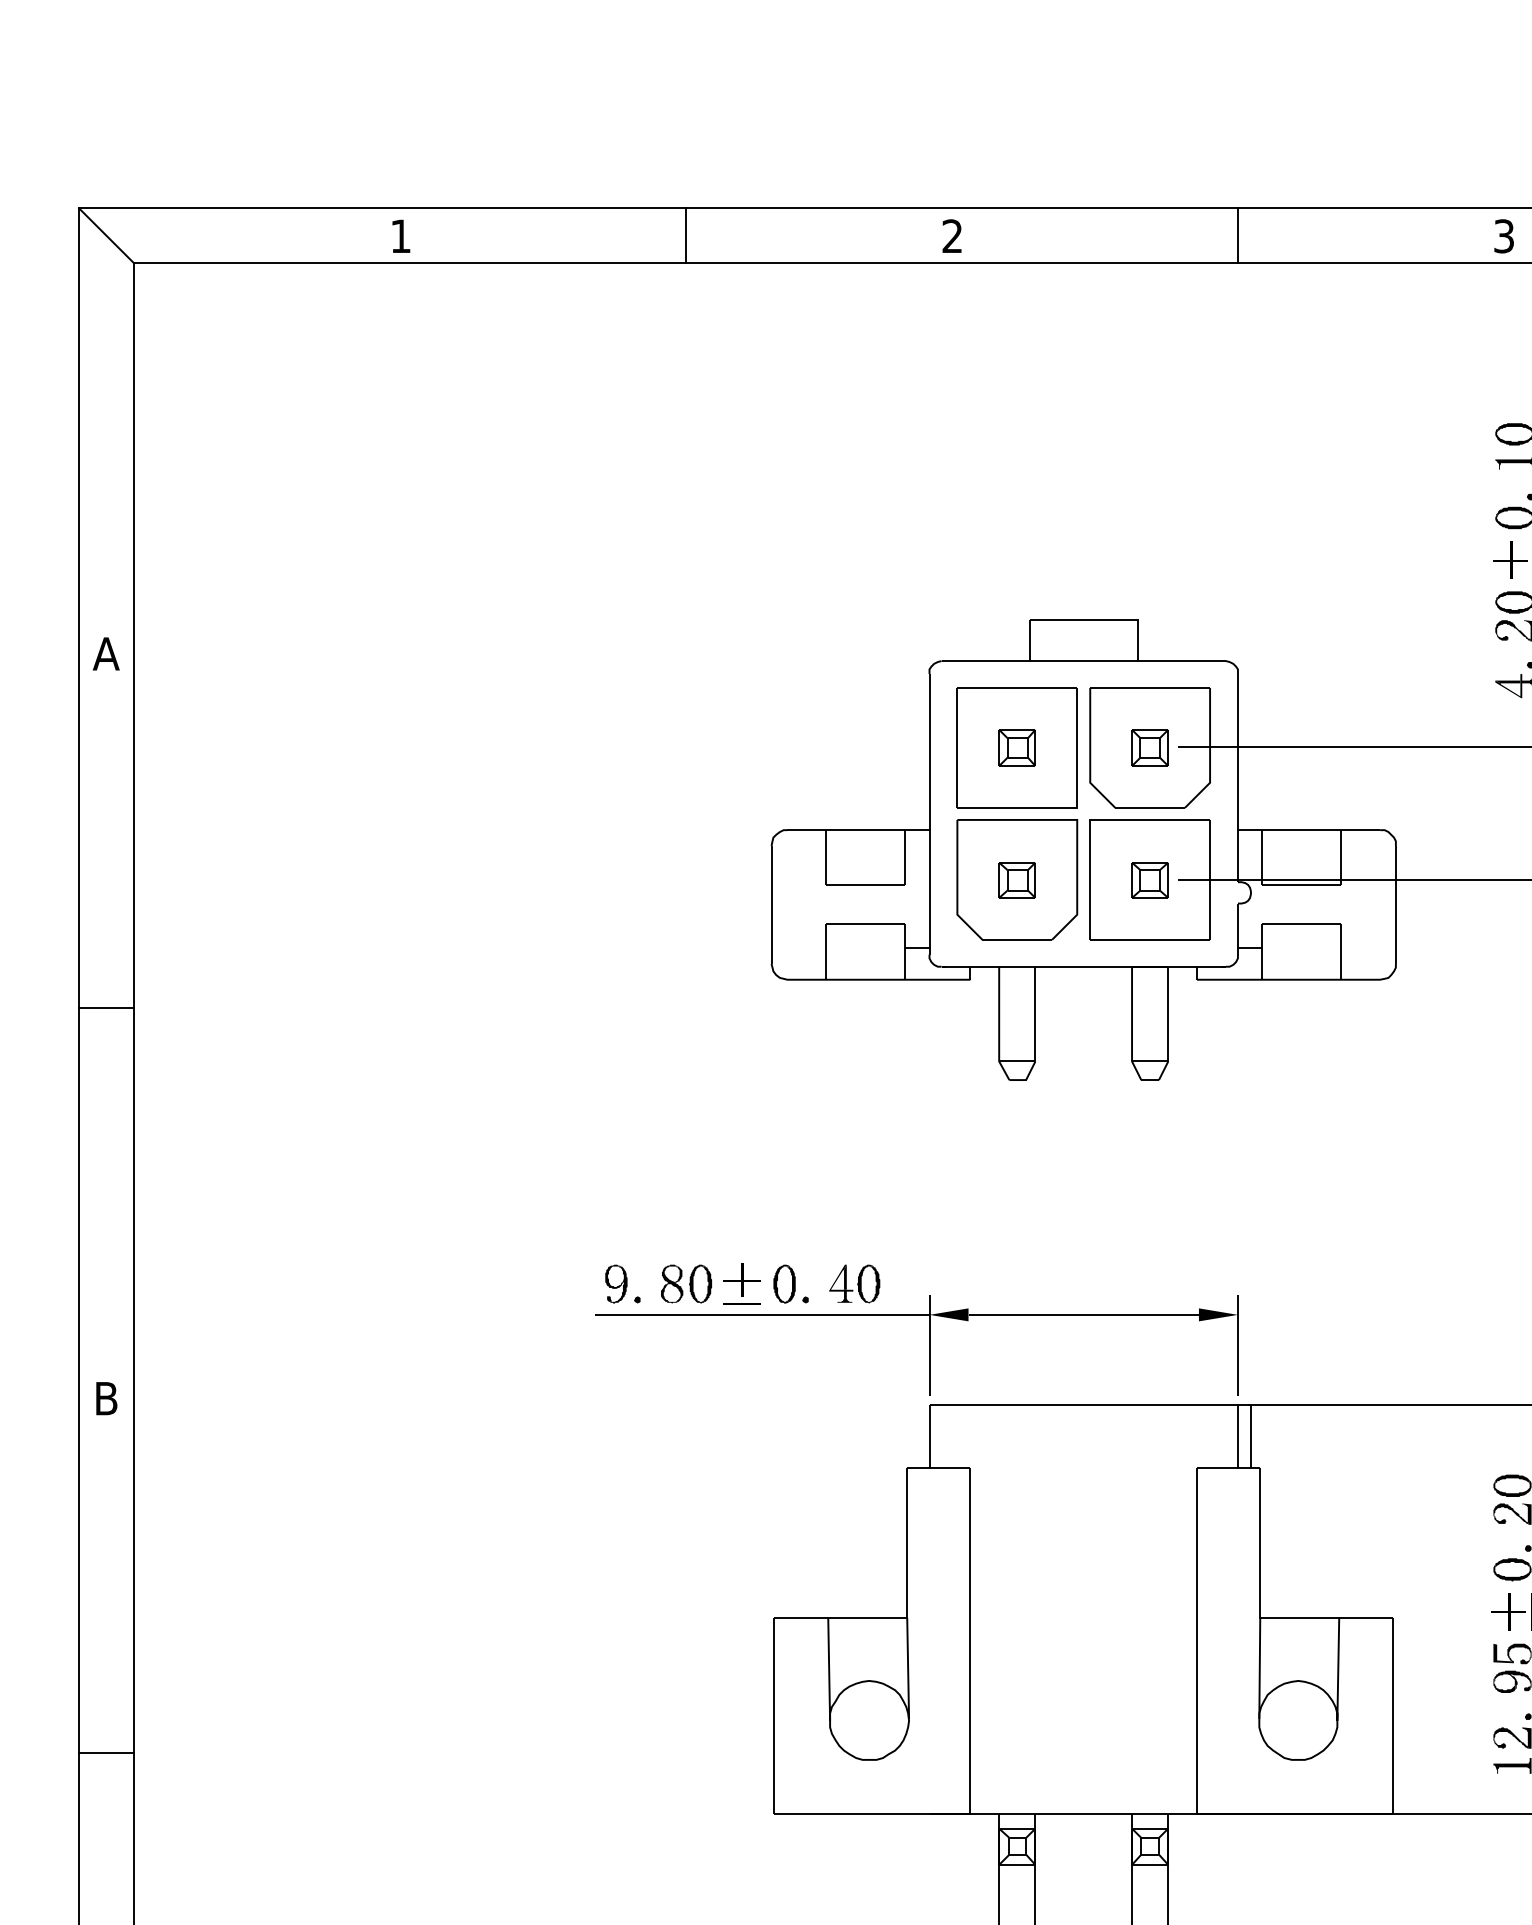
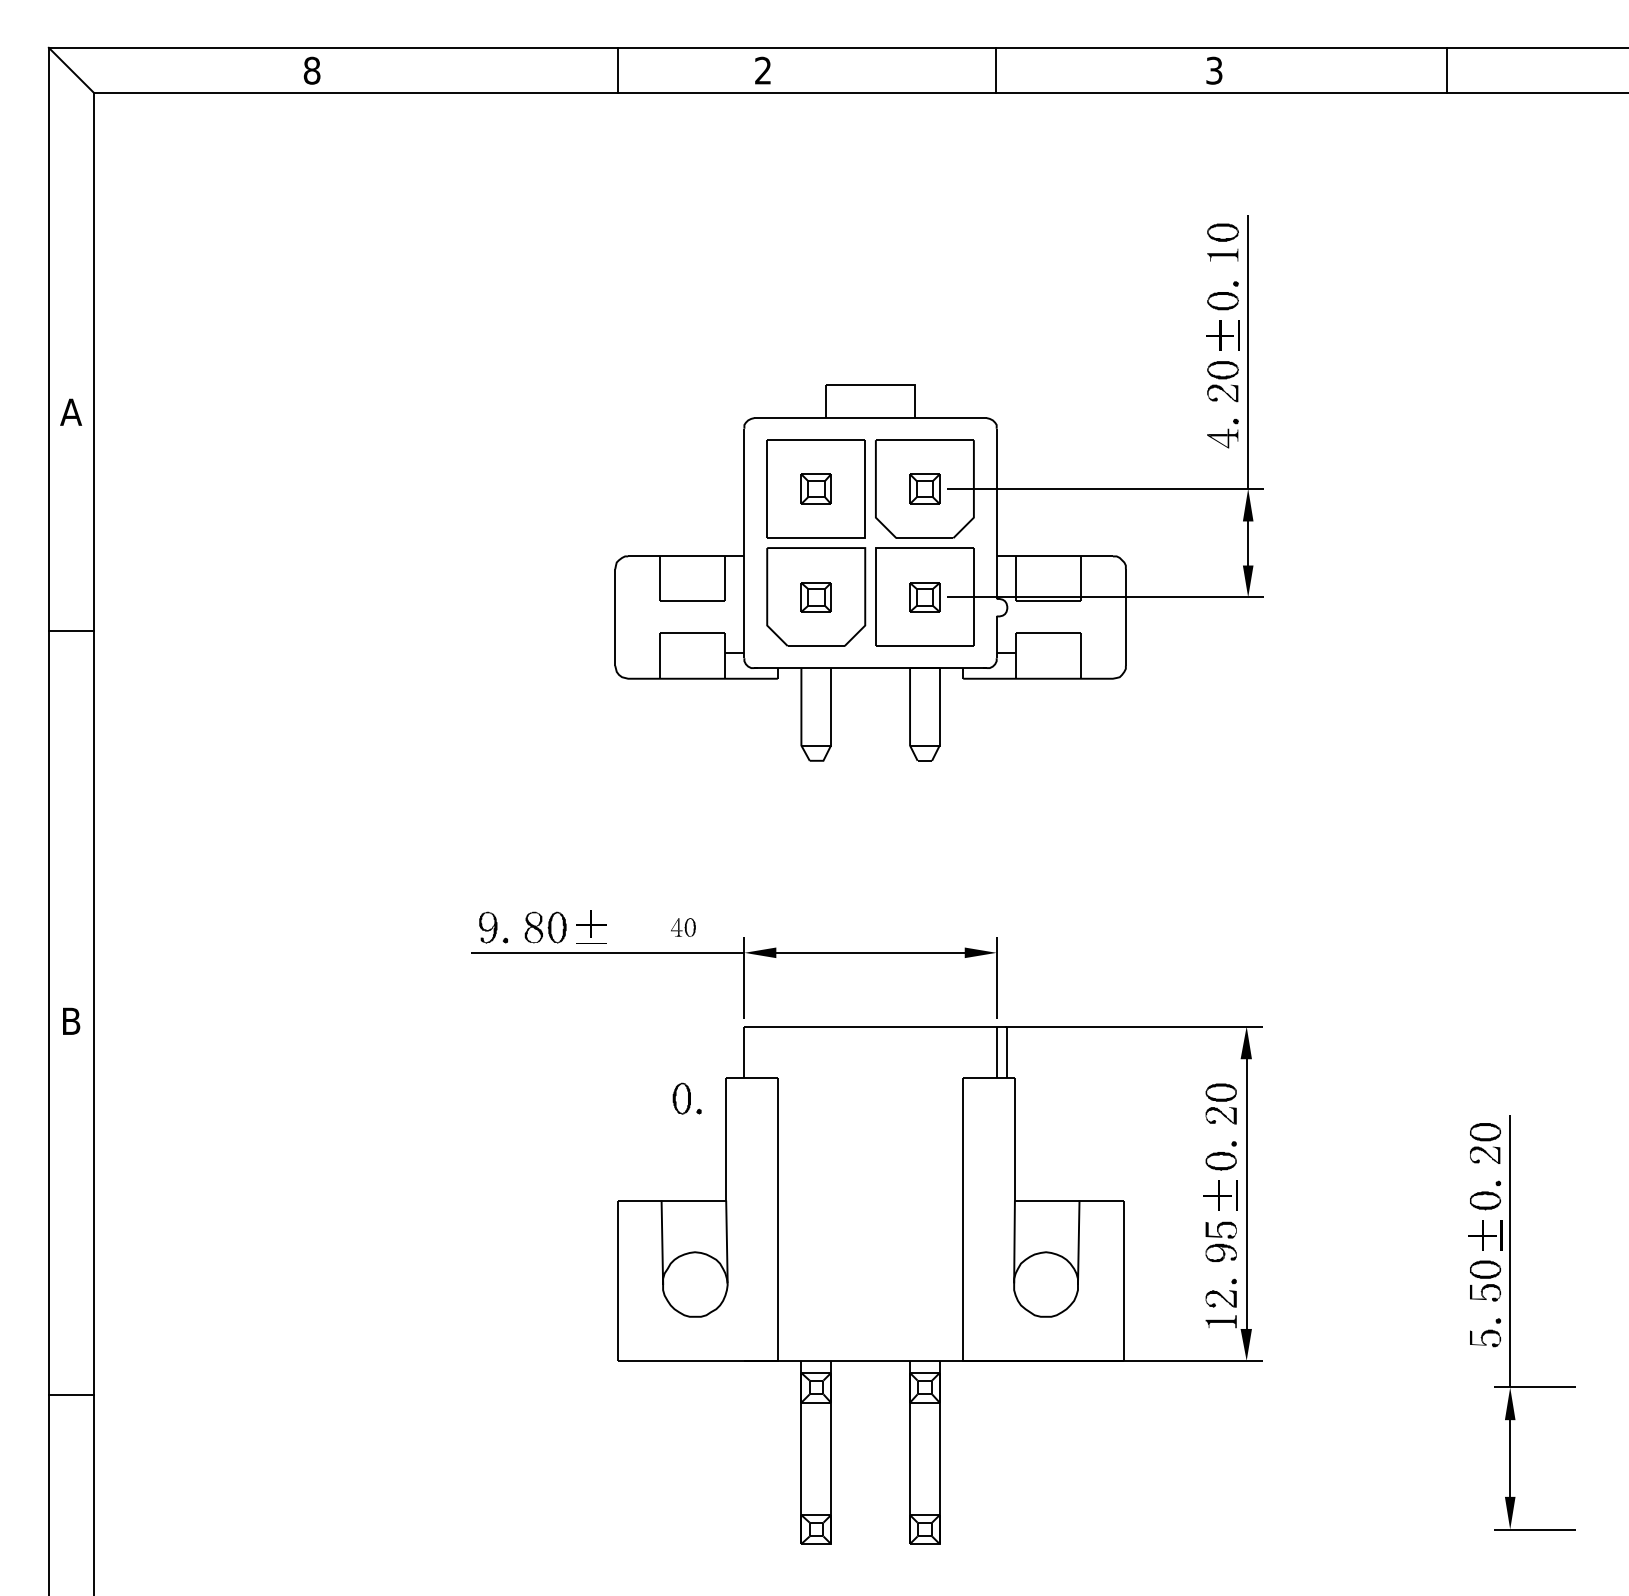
line: (686, 234) -> (618, 69), moved
text: (400, 236) -> (311, 70), 1 -> 8
line: (105, 1008) -> (70, 631), moved
part: (790, 1283) -> (686, 1098), moved
part: (855, 1283) -> (683, 927), size x0.6
line: (105, 1753) -> (70, 1395), moved

